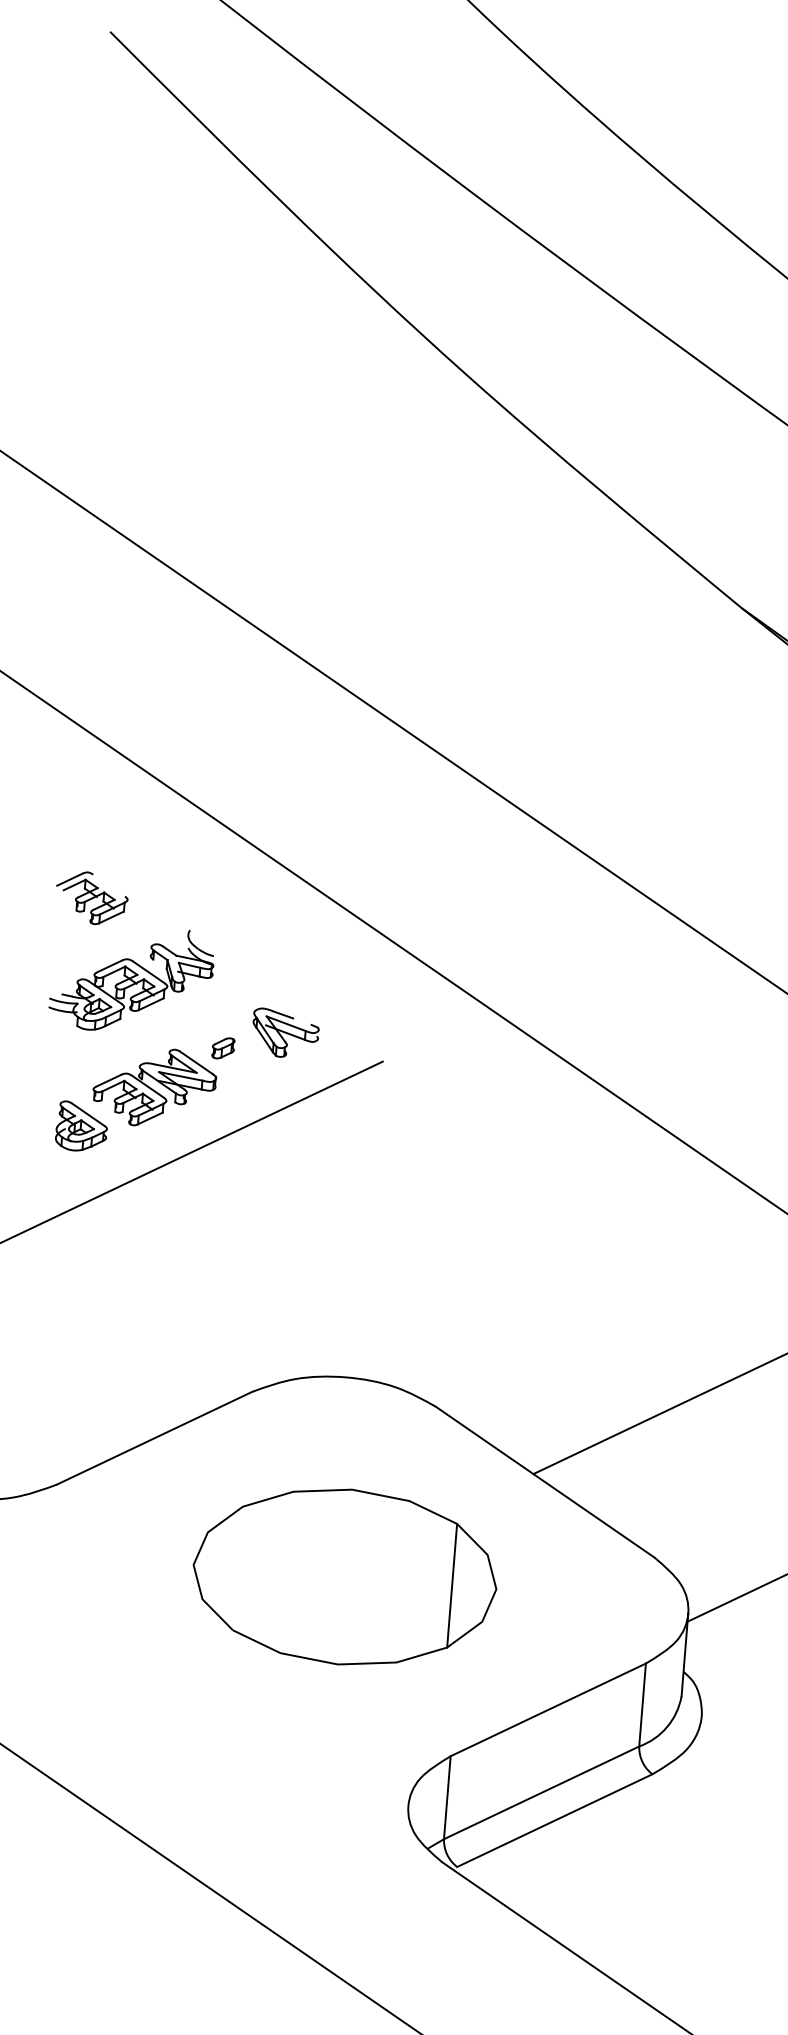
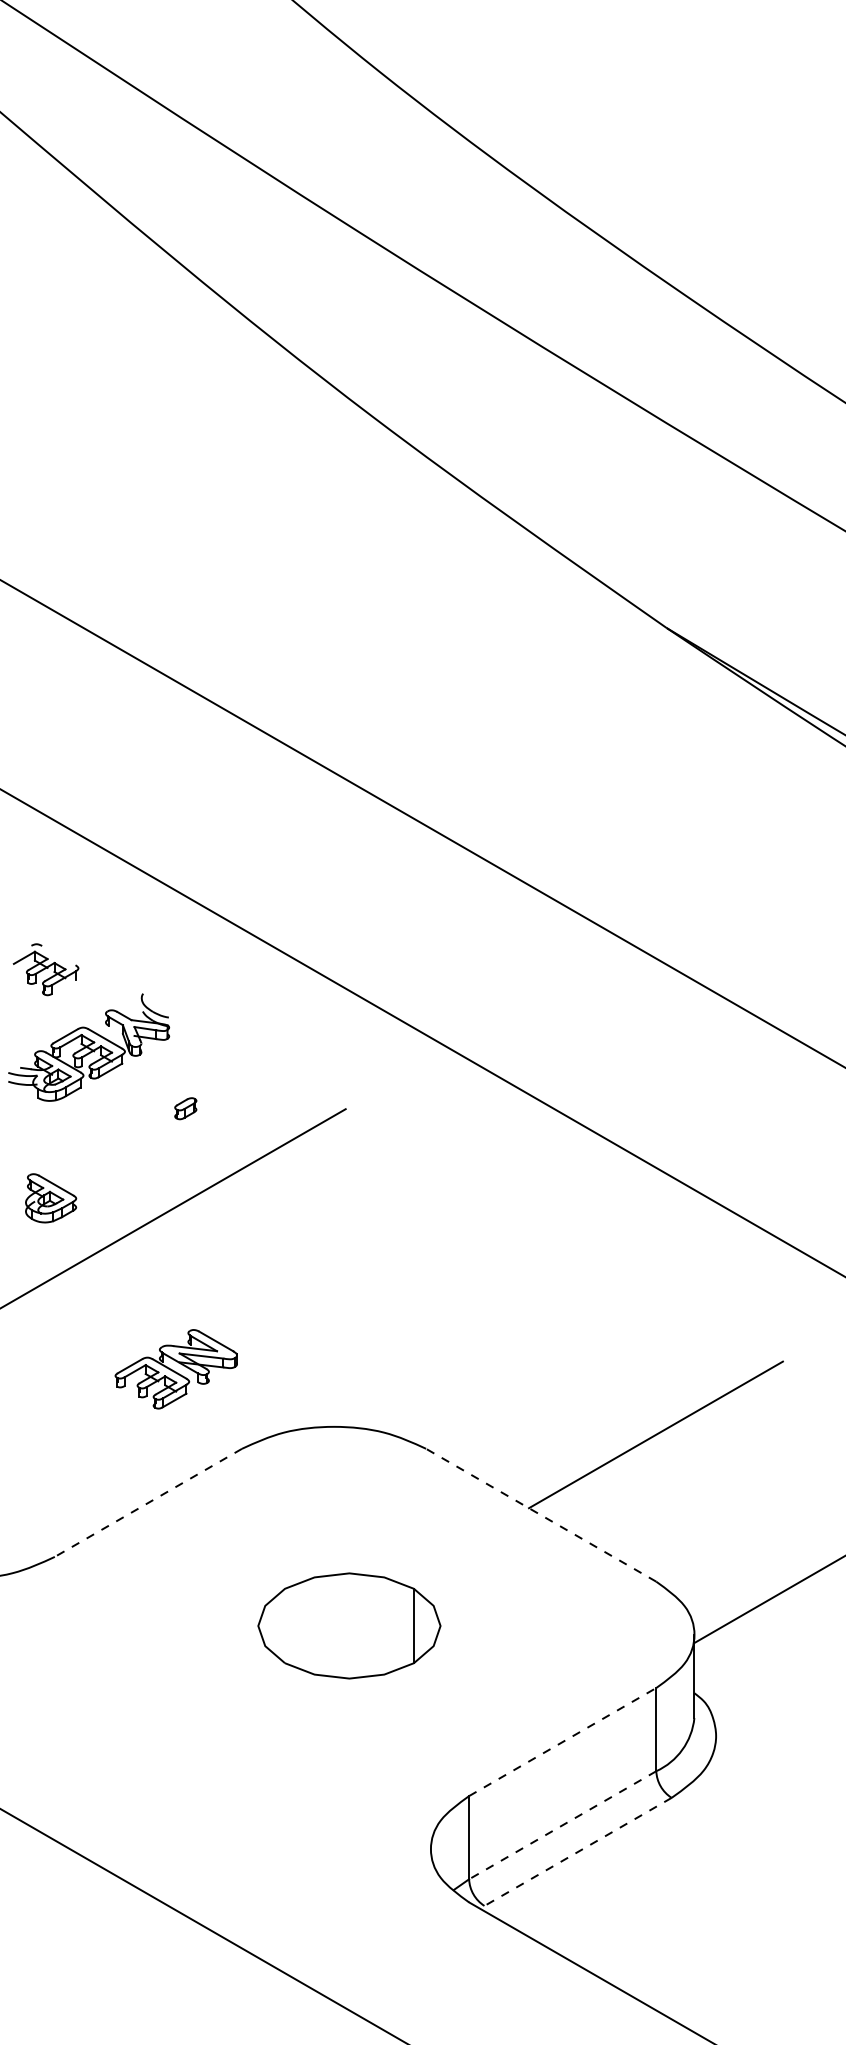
line: (70, 879) -> (19, 952), removed
line: (111, 916) -> (63, 986), removed
part: (285, 1034) -> (246, 1089), removed
part: (153, 1087) -> (175, 1369), moved
line: (154, 1438) -> (148, 1503), solid -> dashed
line: (545, 1482) -> (541, 1515), solid -> dashed
part: (345, 1576) -> (349, 1625), size x0.6
line: (549, 1709) -> (563, 1741), solid -> dashed
line: (541, 1793) -> (562, 1825), solid -> dashed
line: (554, 1821) -> (577, 1852), solid -> dashed

